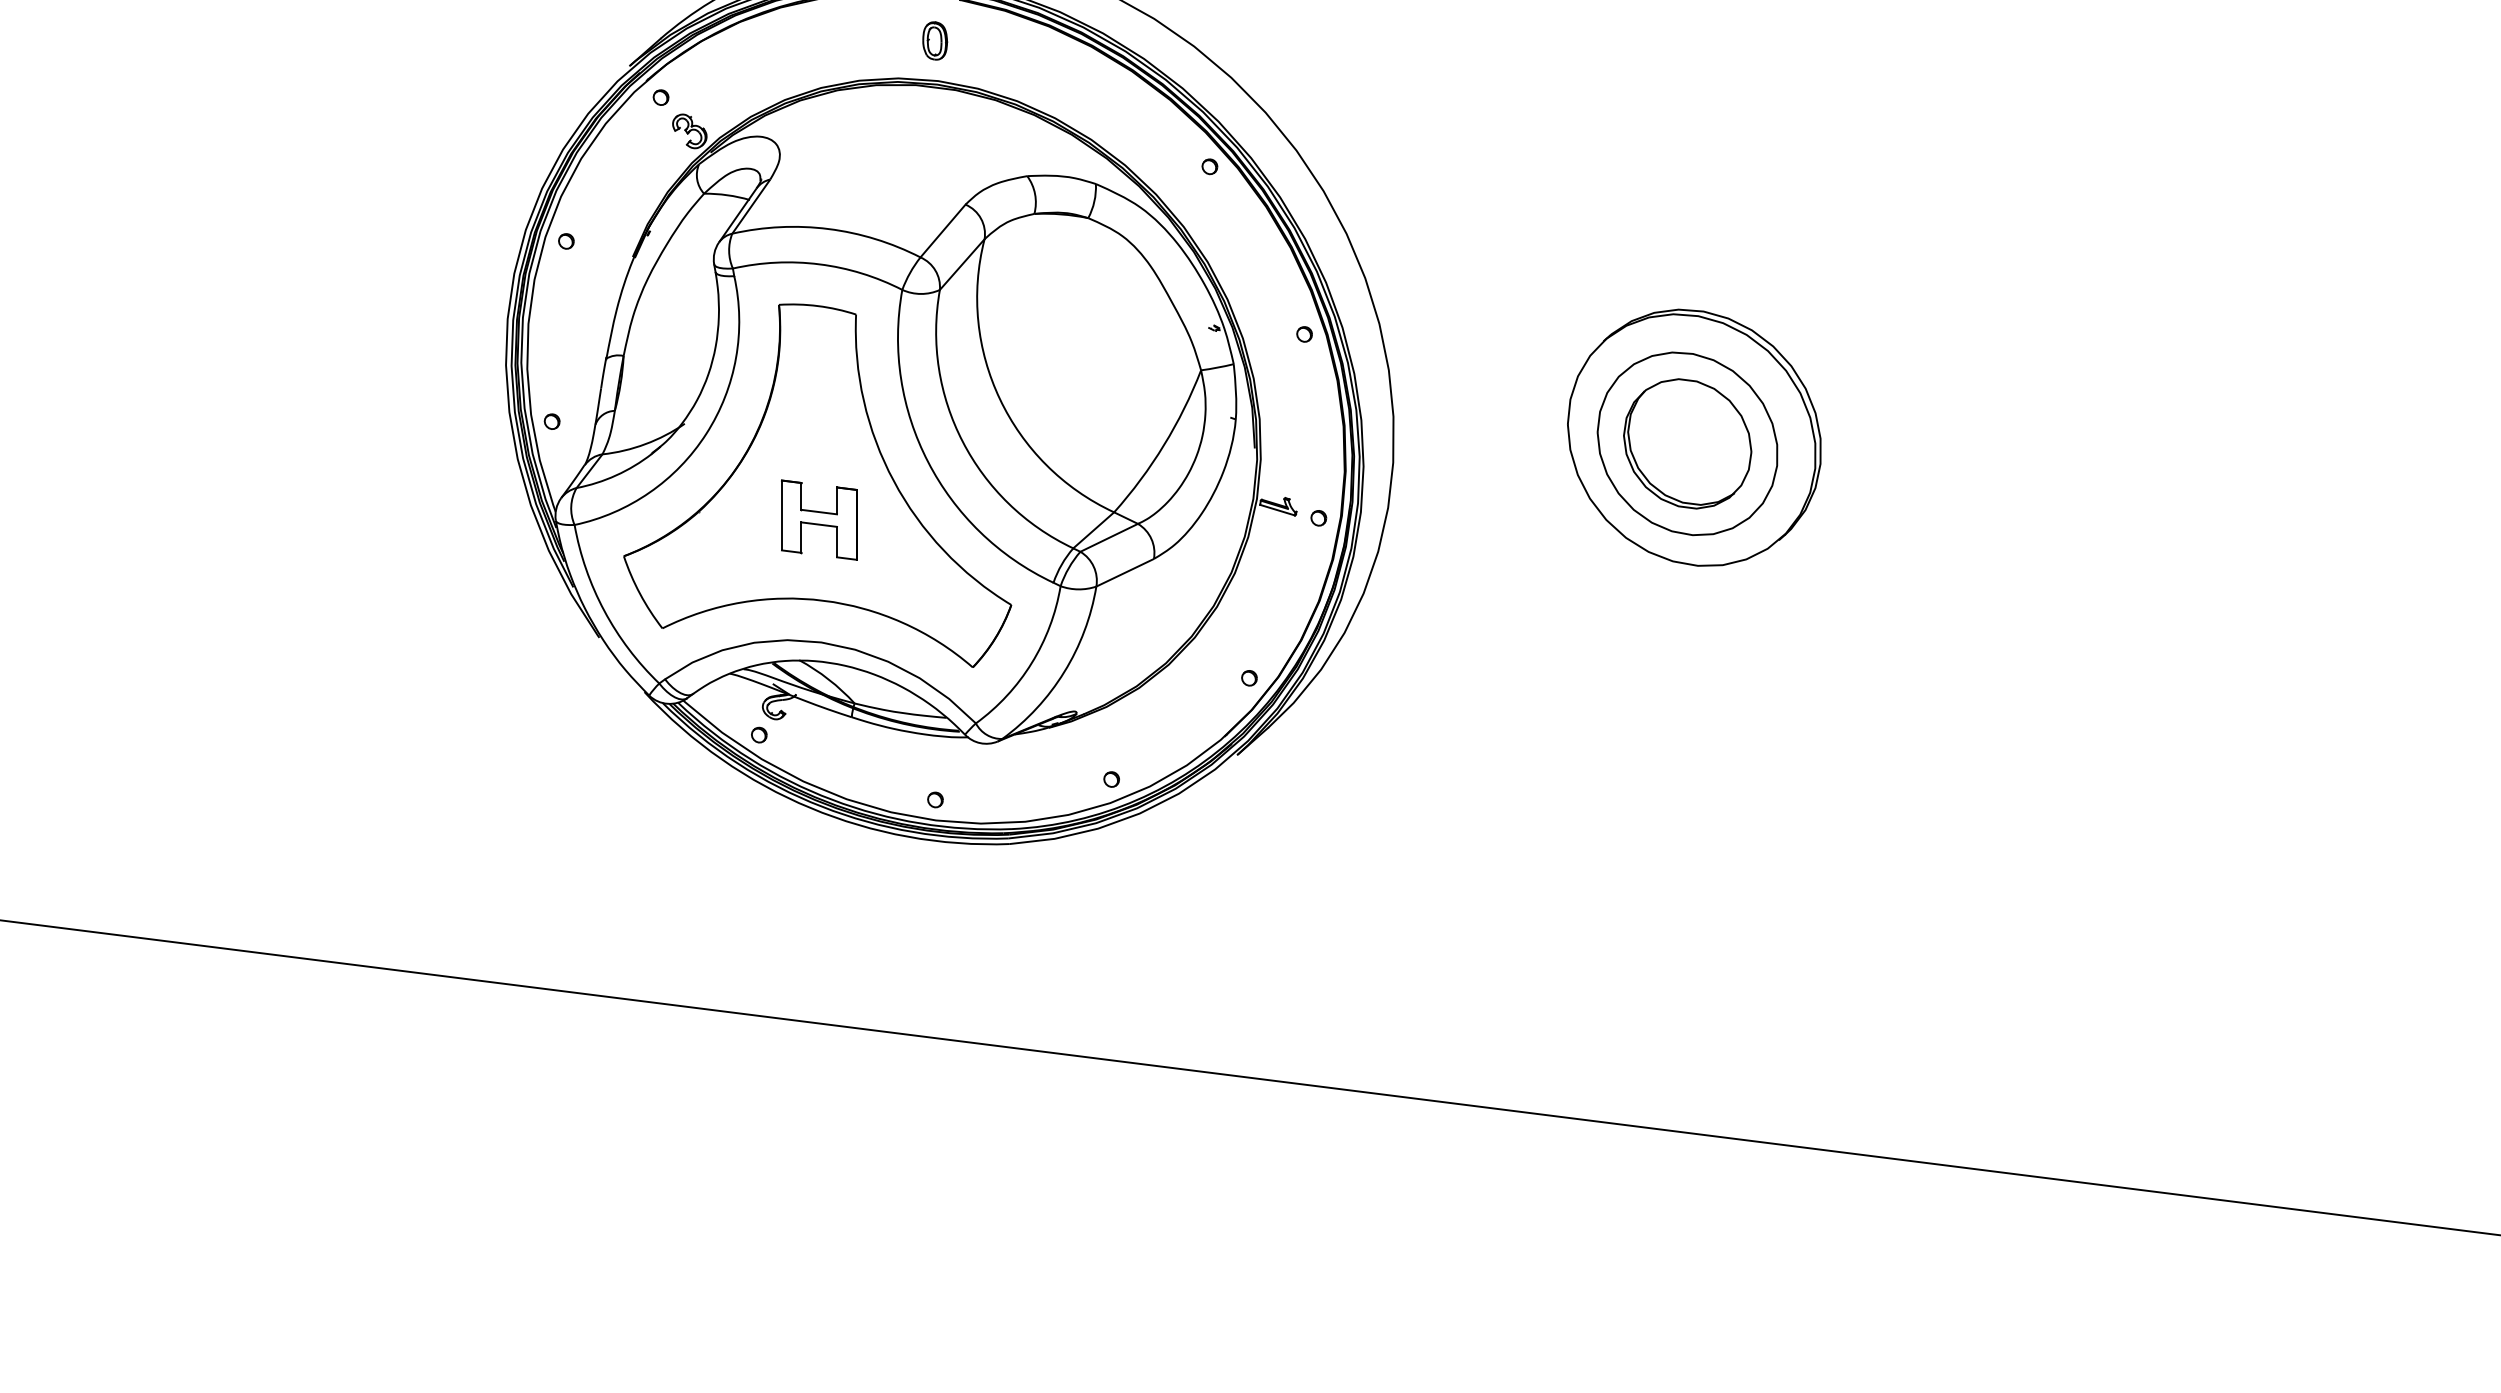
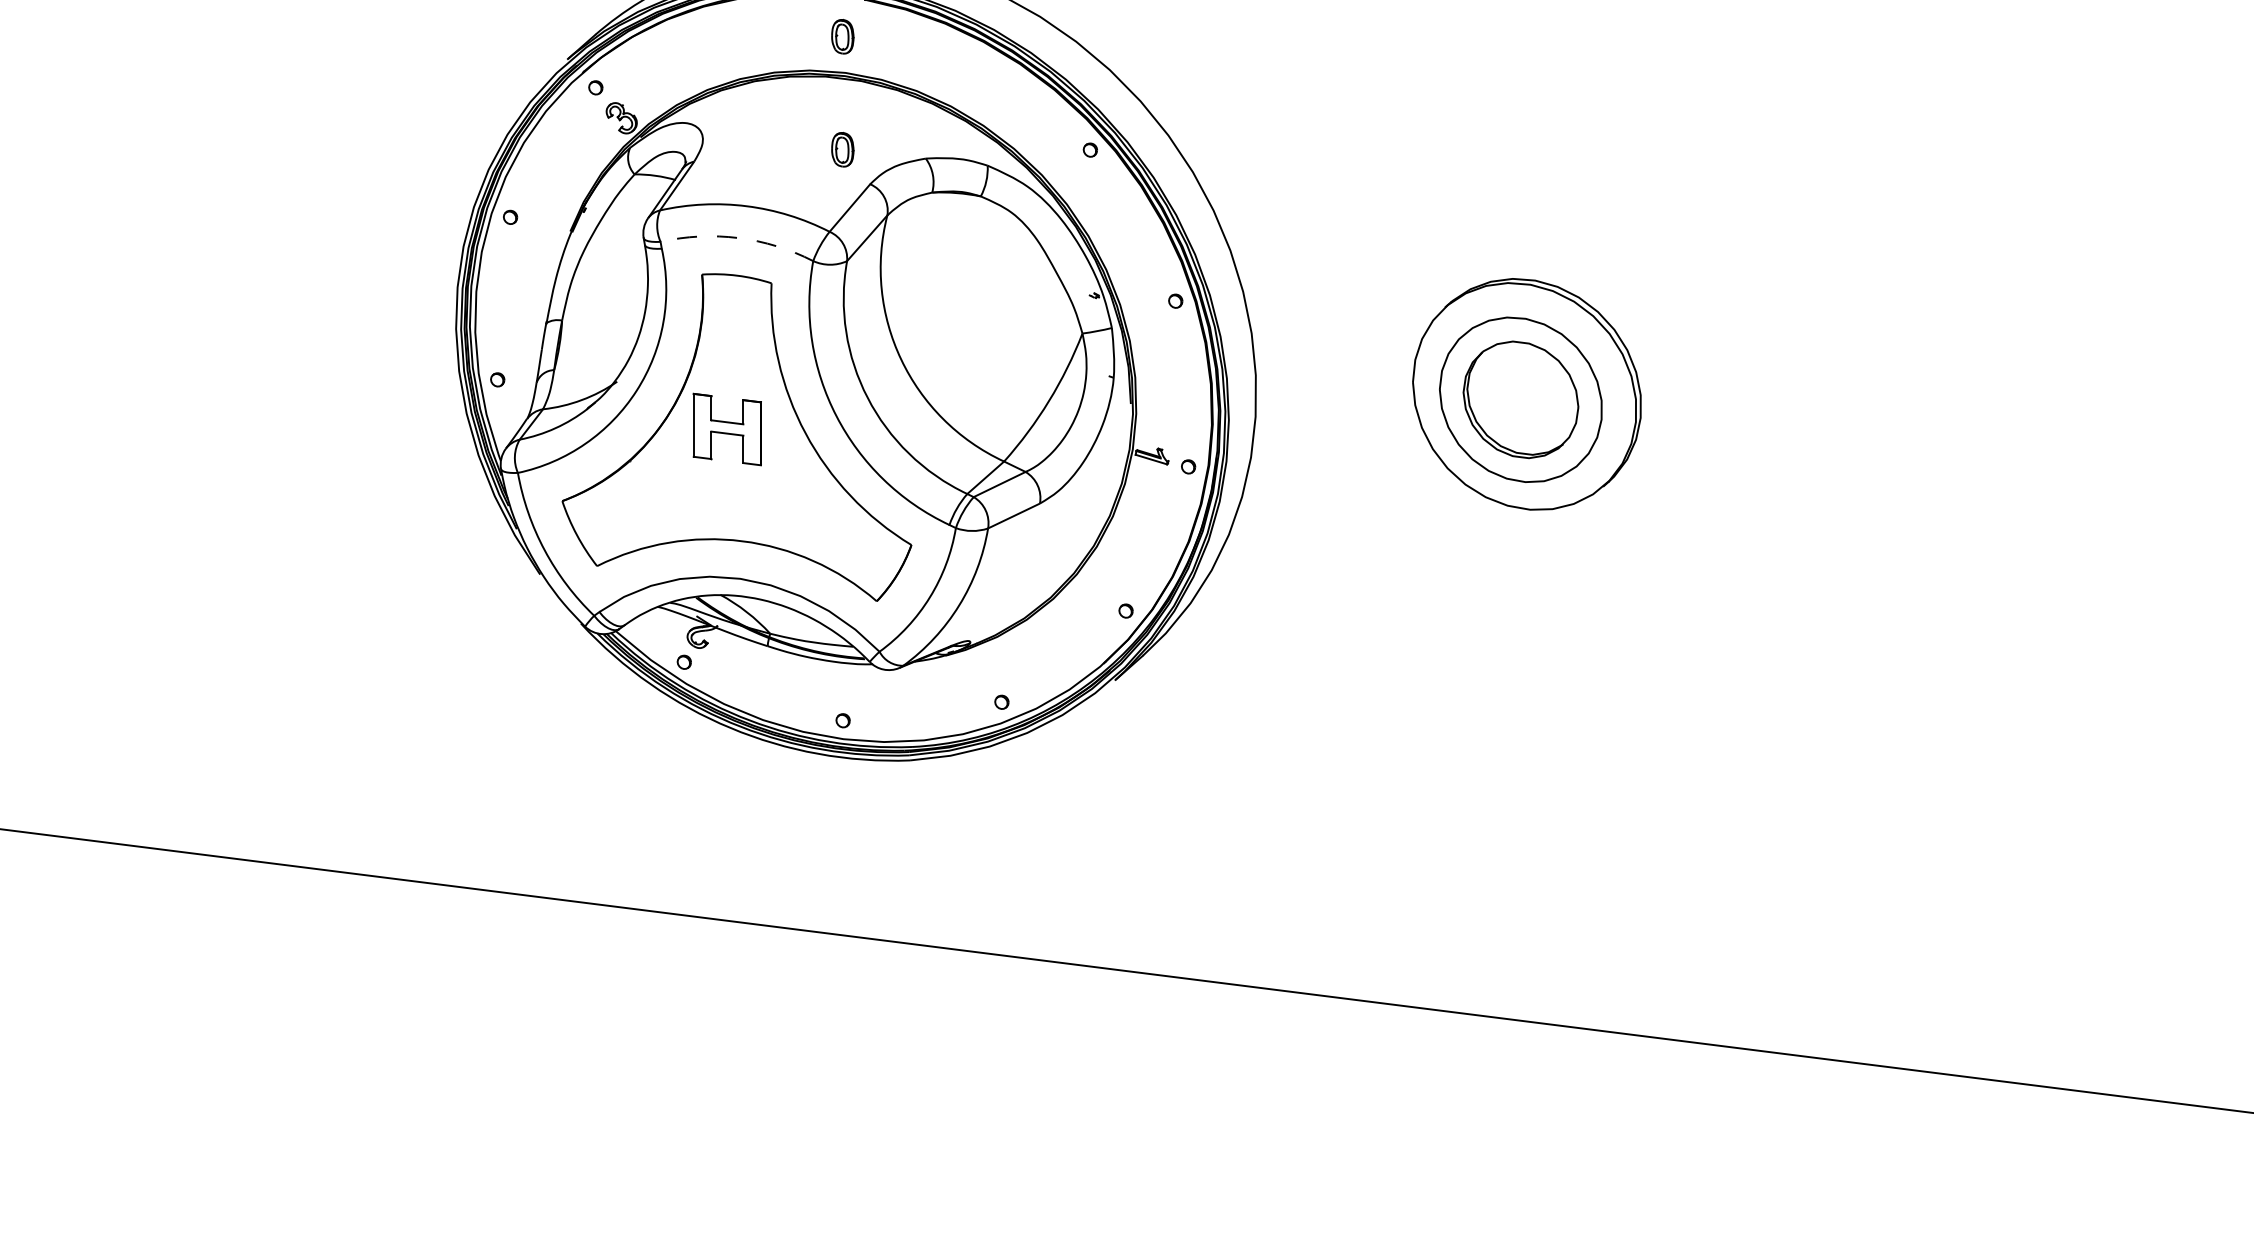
part: (934, 166) -> (842, 149), added
arc: (819, 264) -> (738, 238), solid -> dashed
part: (818, 520) -> (726, 429), moved

